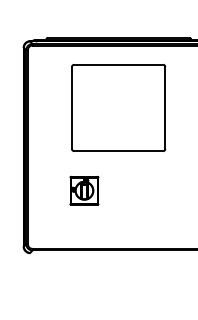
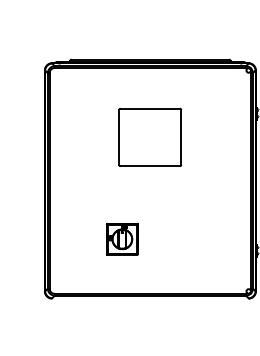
part: (117, 108) -> (149, 137), size x0.6
part: (84, 190) -> (122, 238), moved

